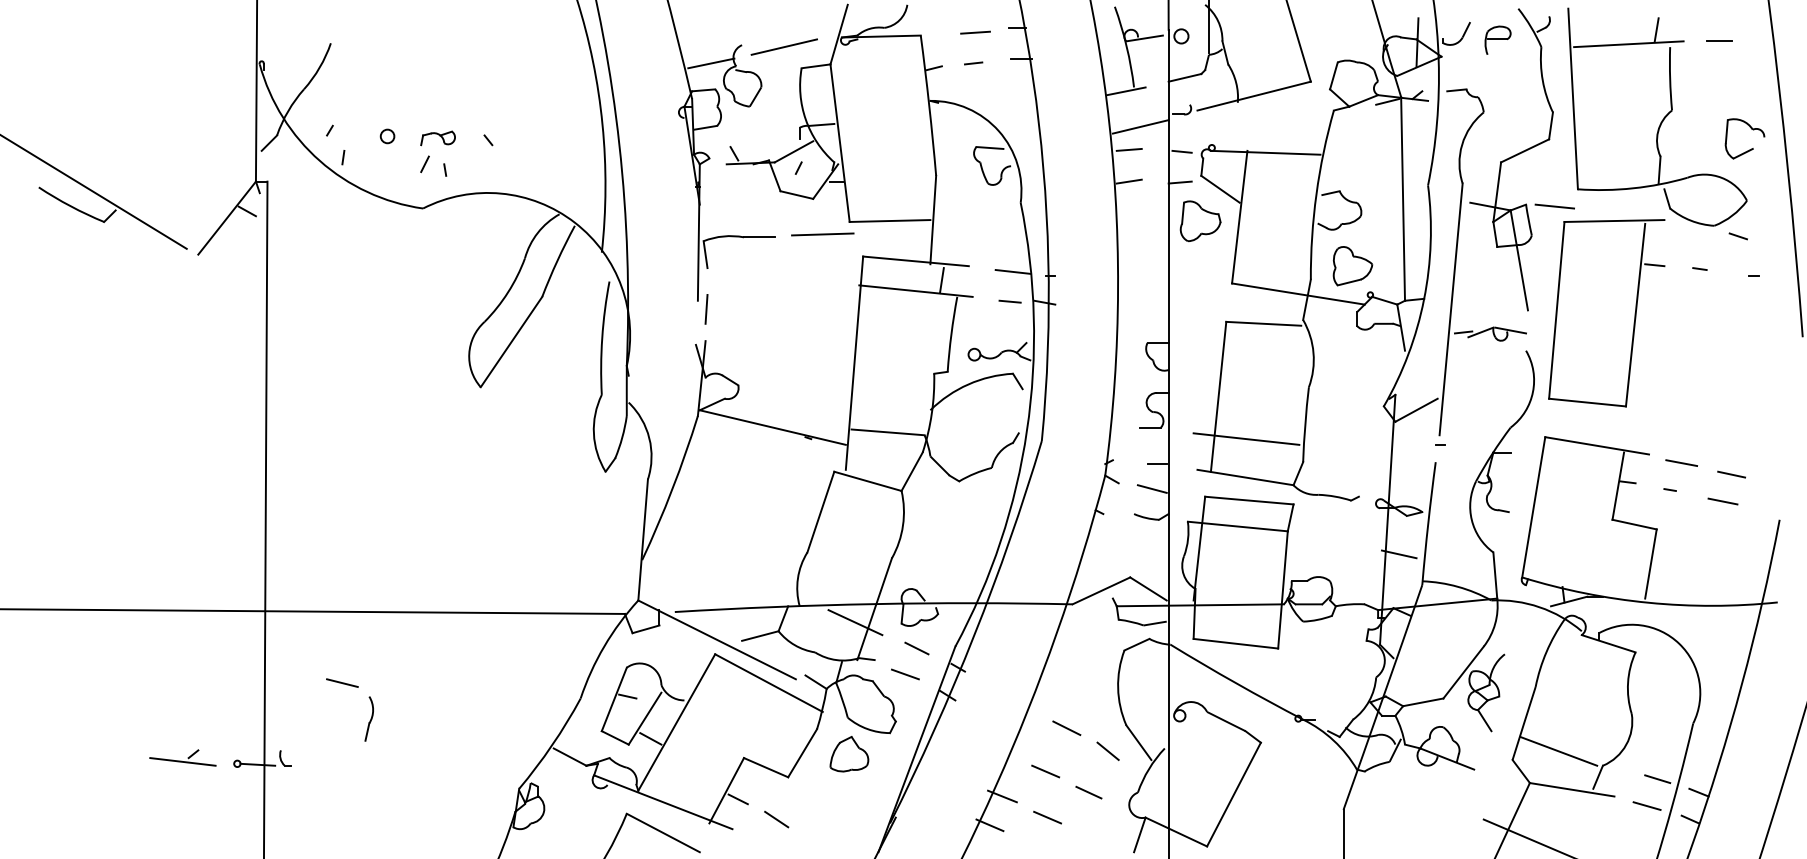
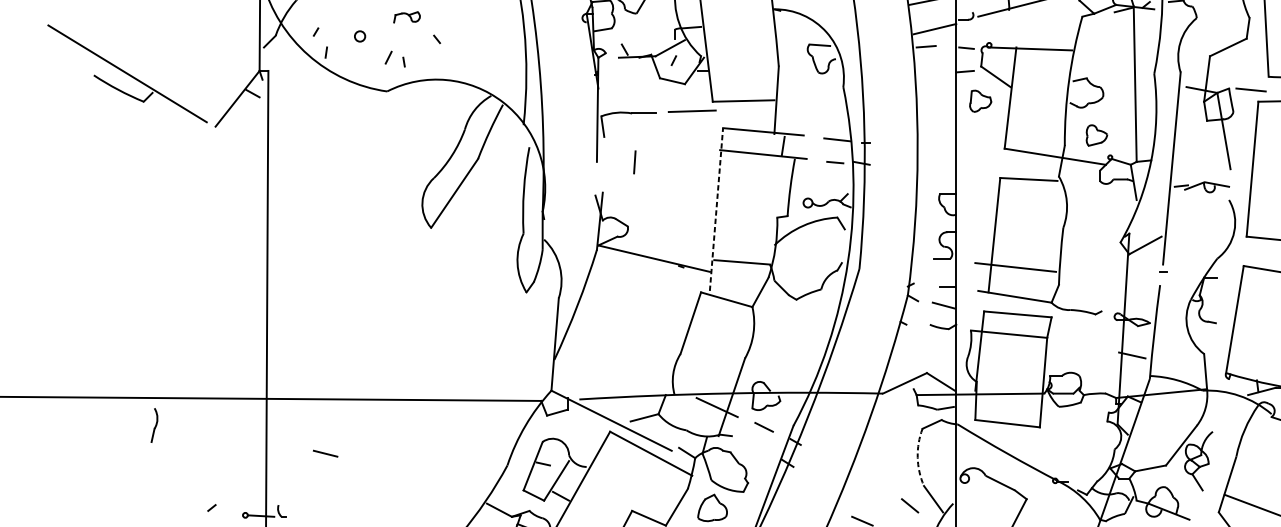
part: (437, 138) -> (406, 17), moved
line: (1128, 181) -> (925, 70), removed
part: (1200, 221) -> (980, 101), size x0.7
part: (1352, 266) -> (1096, 135), size x0.7
line: (706, 309) -> (634, 162), moved
line: (854, 363) -> (716, 209), solid -> dashed
line: (904, 674) -> (754, 447), removed
arc: (1118, 688) -> (917, 457), solid -> dashed
part: (368, 718) -> (153, 425), moved
line: (1066, 728) -> (878, 488), removed
line: (182, 761) -> (203, 513), removed

